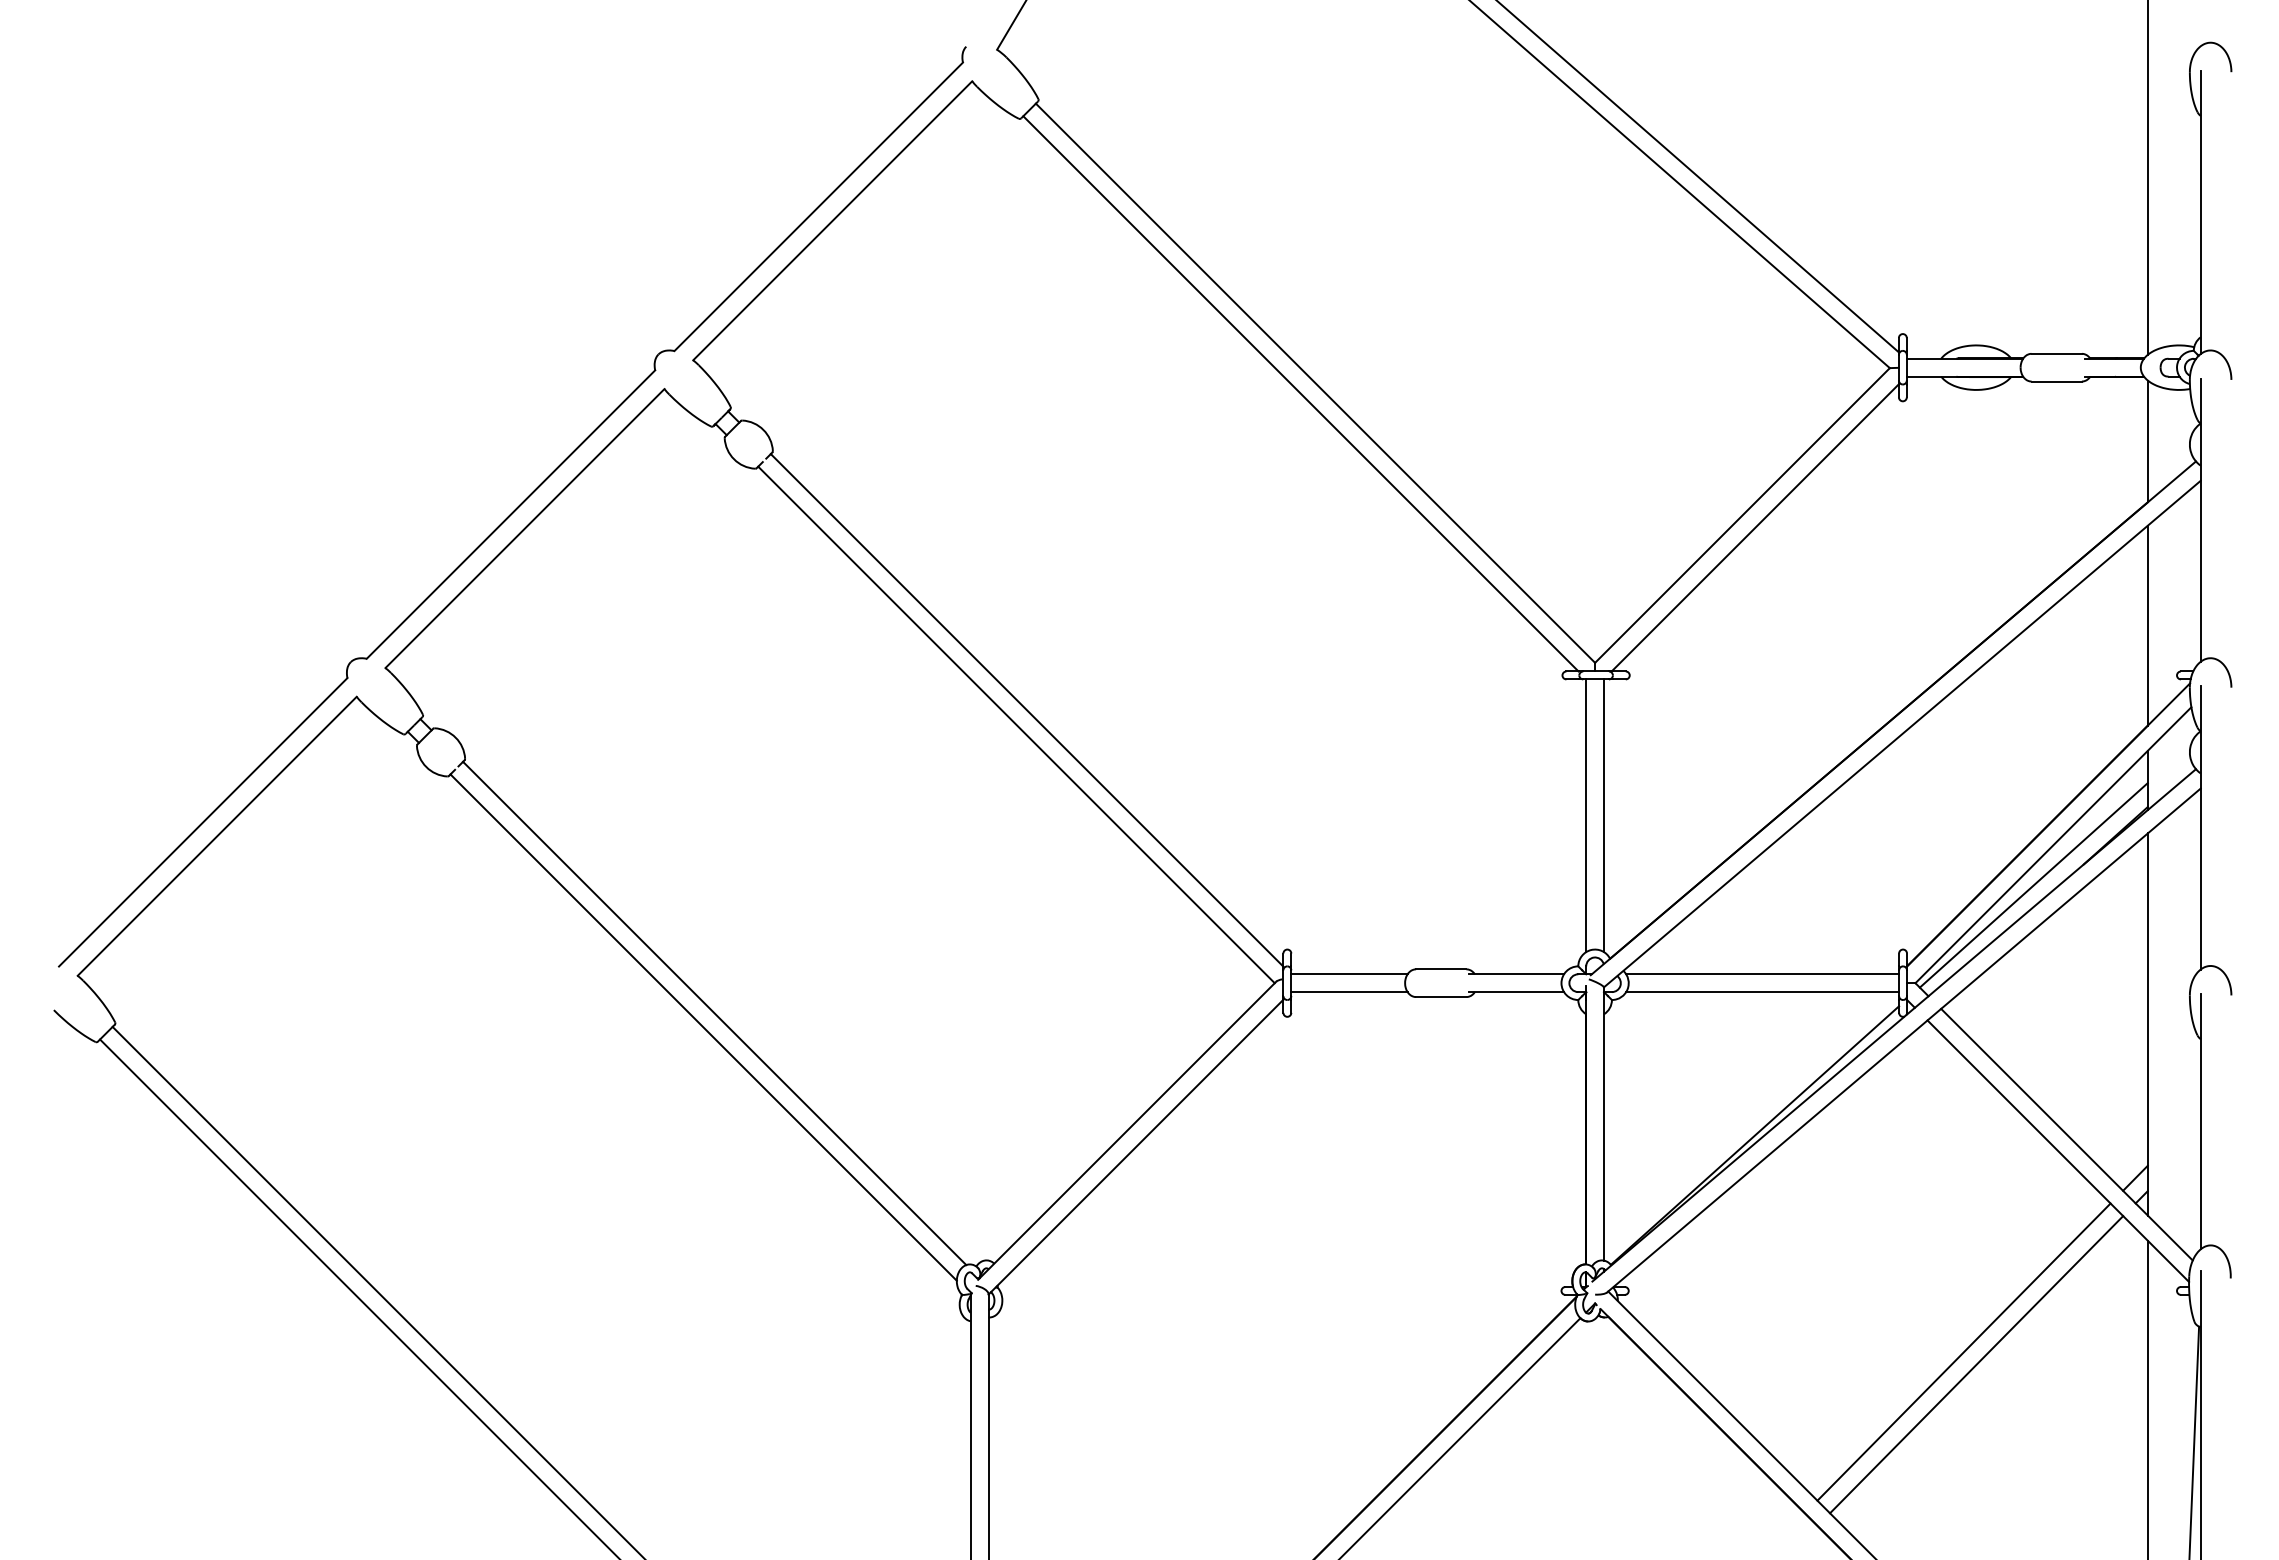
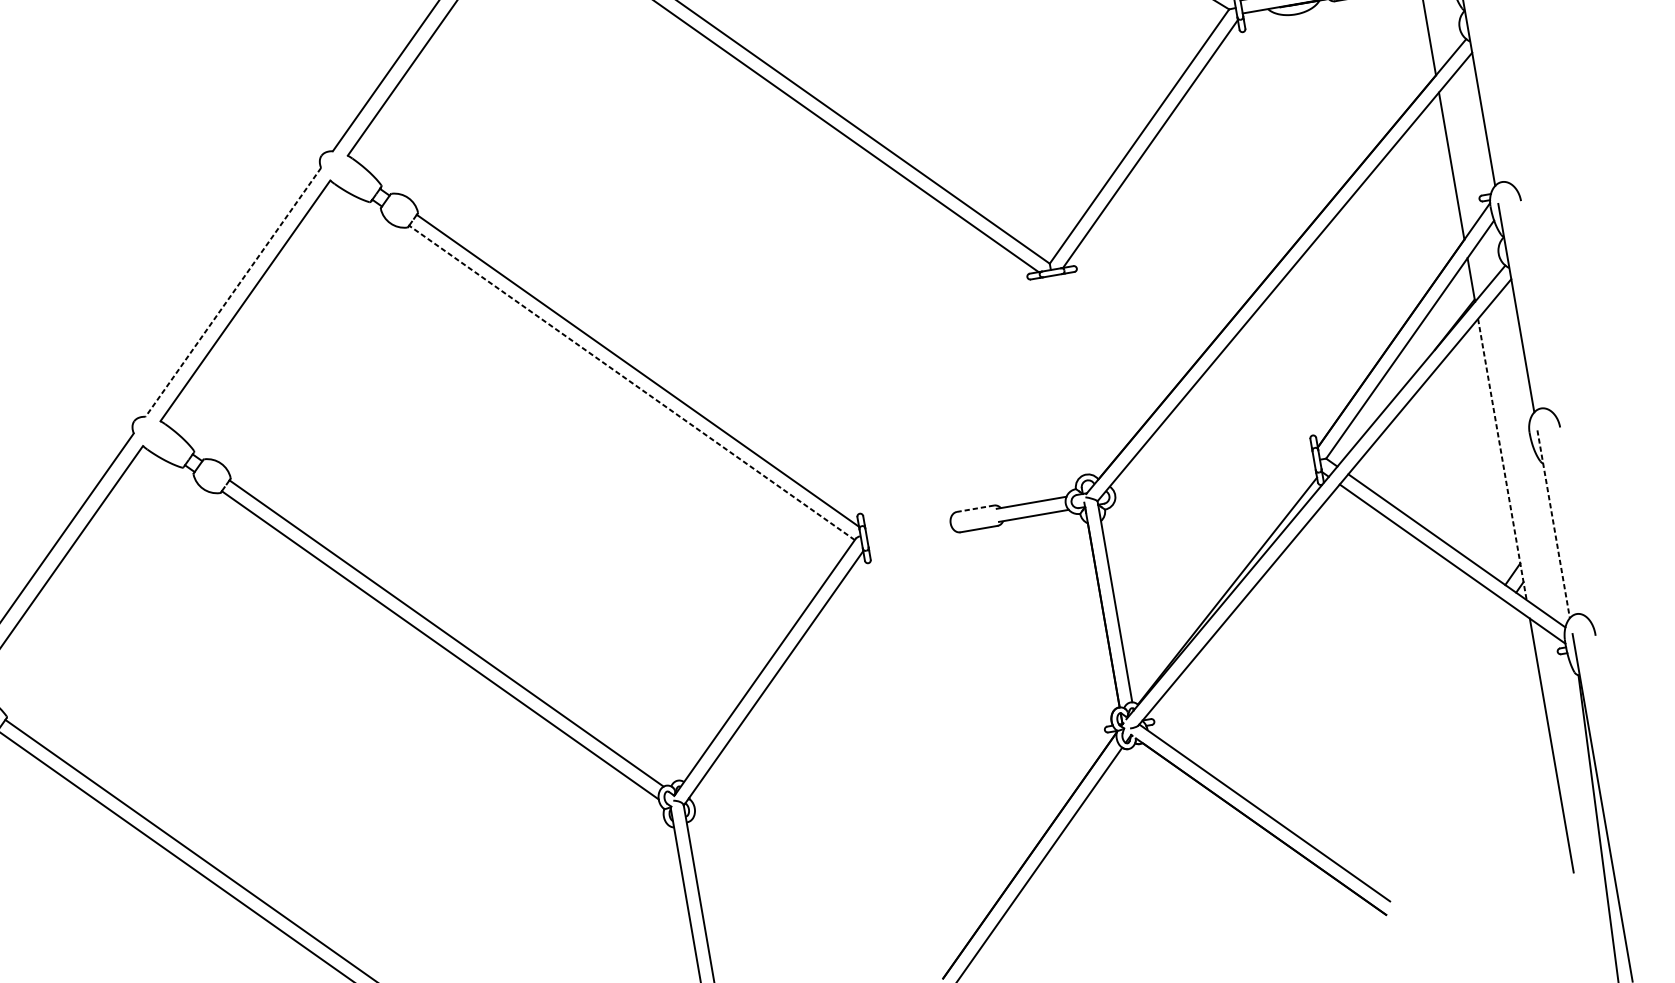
line: (510, 514) -> (232, 292), solid -> dashed
line: (1016, 725) -> (632, 383), solid -> dashed
line: (1586, 815) -> (1062, 377), removed
line: (1604, 815) -> (1076, 374), removed
line: (2033, 885) -> (1400, 371), removed
line: (1440, 969) -> (975, 508), solid -> dashed
line: (1349, 974) -> (908, 524), removed
line: (1762, 974) -> (1212, 471), removed
line: (1349, 992) -> (910, 537), removed
line: (1762, 992) -> (1214, 484), removed
line: (2147, 1025) -> (1502, 460), solid -> dashed
line: (2200, 1121) -> (1553, 524), solid -> dashed
line: (1963, 1351) -> (1408, 723), removed
line: (1976, 1364) -> (1419, 731), removed

